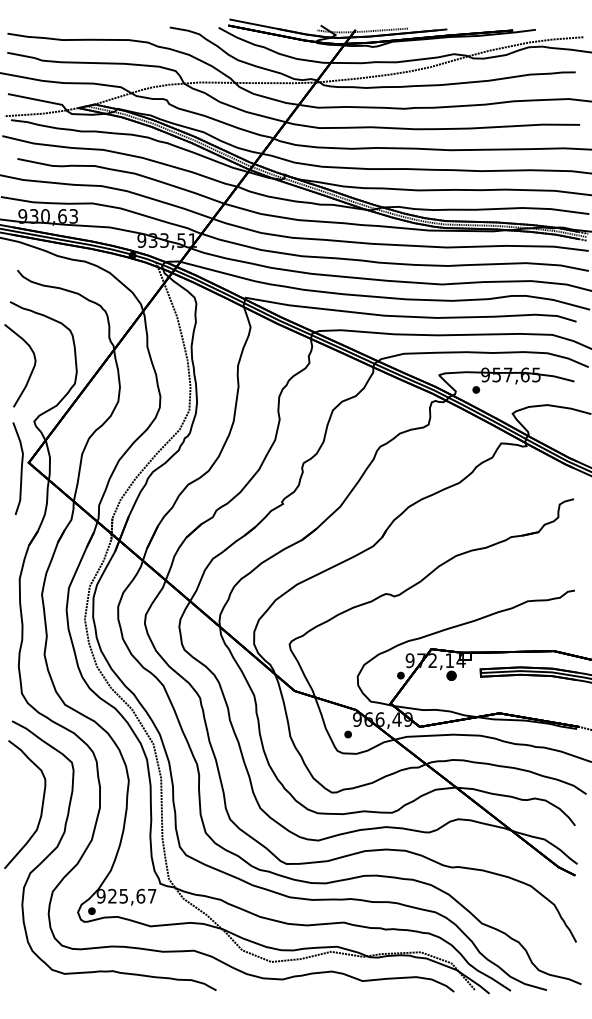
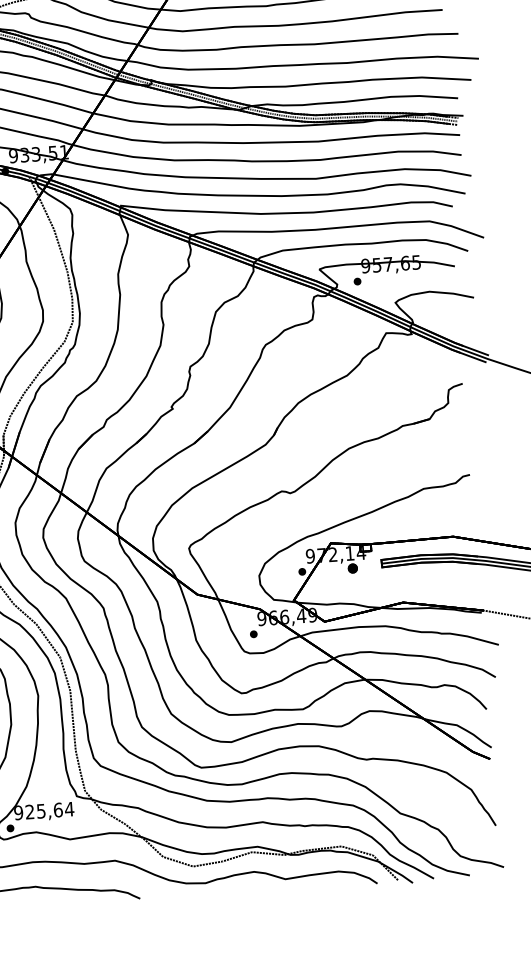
text: (151, 896) -> (68, 809), 925,67 -> 925,64

